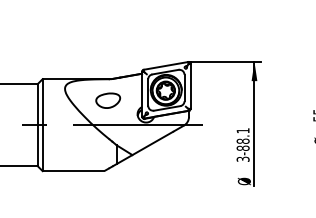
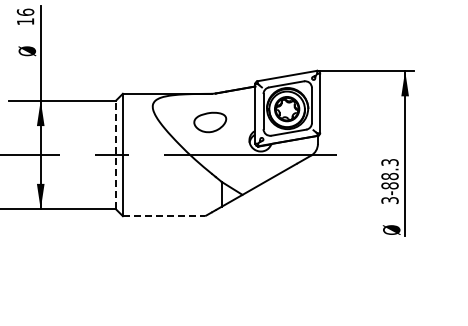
line: (37, 124) -> (116, 154), solid -> dashed
text: (242, 130) -> (389, 162), 3-88.1 -> 3-88.3
line: (73, 171) -> (164, 216), solid -> dashed

